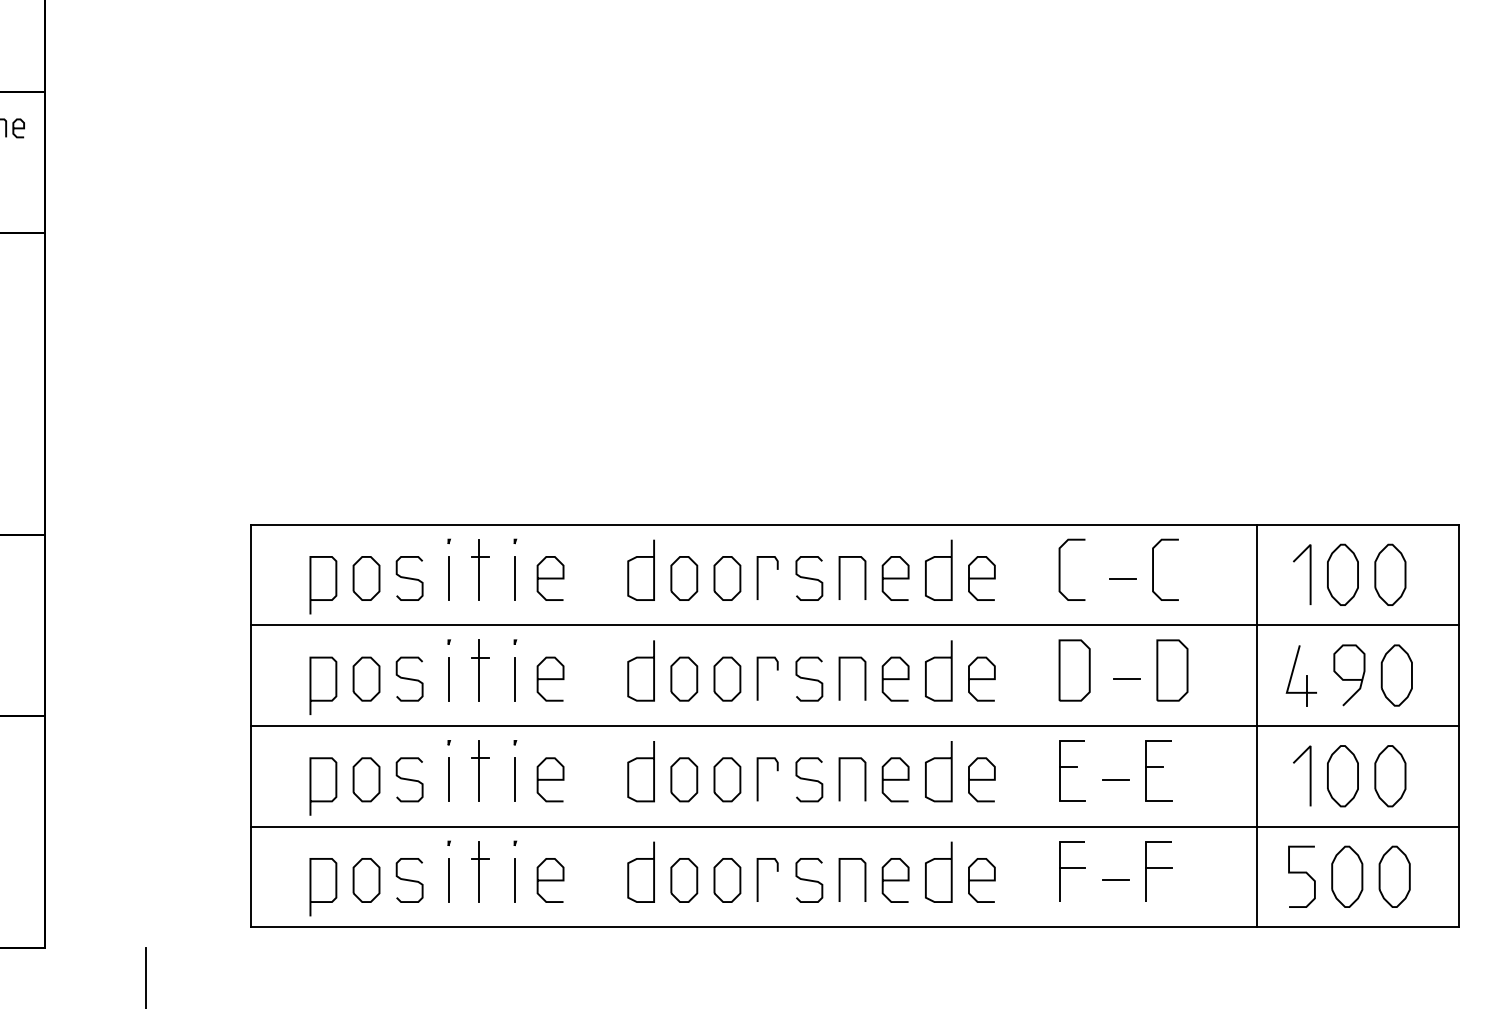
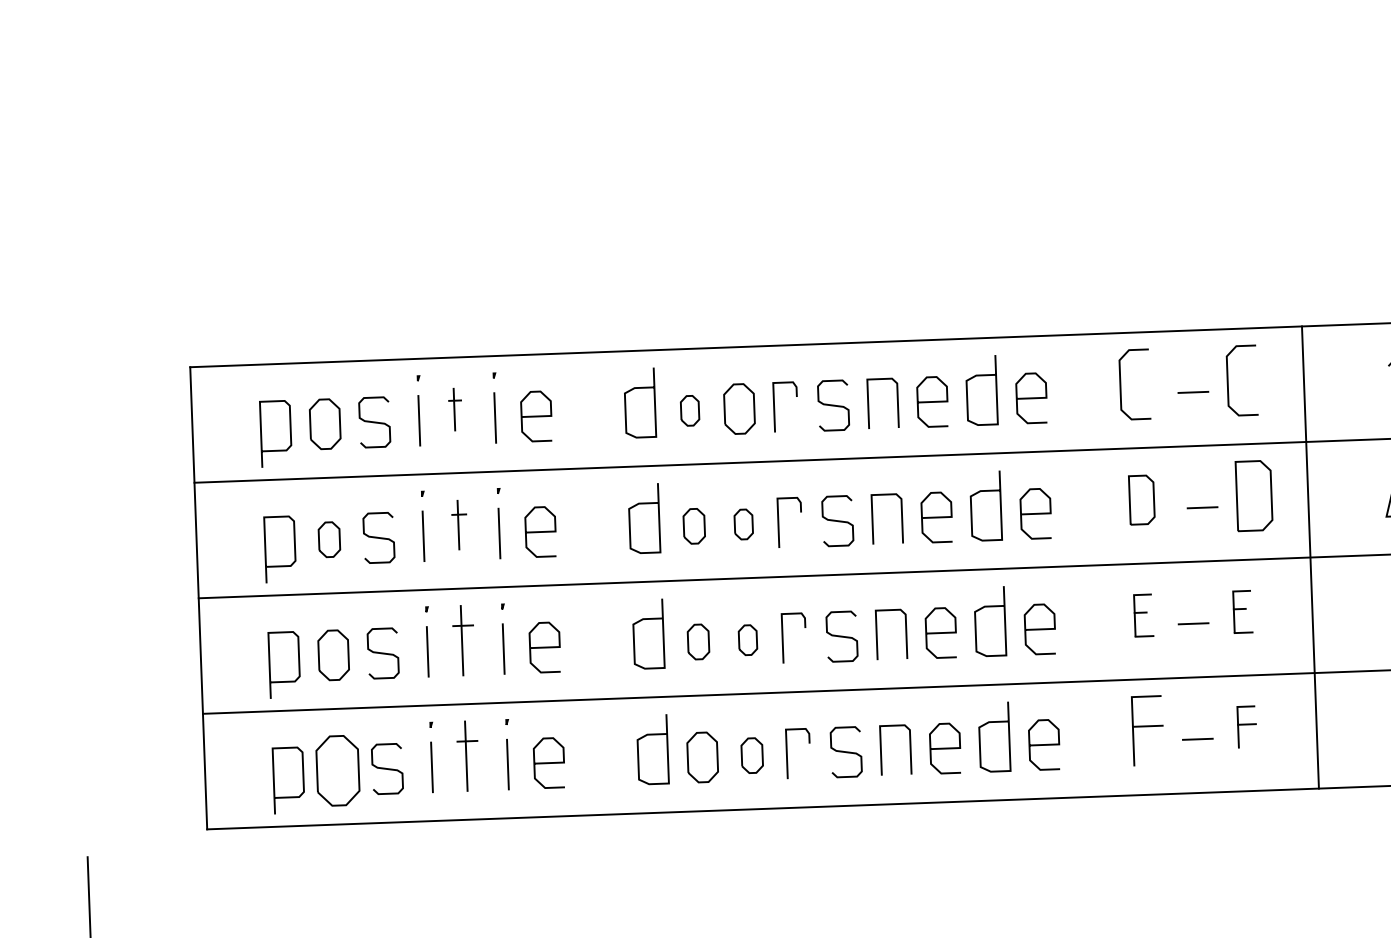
part: (480, 569) -> (455, 409), size x0.6
part: (684, 578) -> (690, 410), size x0.6
part: (480, 670) -> (459, 525), size x0.7
part: (1074, 670) -> (1141, 500), size x0.7
part: (366, 678) -> (329, 539), size x0.7
part: (684, 678) -> (694, 525), size x0.7
part: (727, 678) -> (743, 523), size x0.6
line: (1257, 725) -> (1310, 557), moved
part: (1072, 770) -> (1143, 614), size x0.6
part: (1158, 770) -> (1242, 611), size x0.6
part: (684, 779) -> (698, 641), size x0.7
part: (727, 779) -> (748, 639), size x0.6
part: (1158, 871) -> (1246, 727), size x0.6
part: (366, 880) -> (337, 770), size x1.4
part: (727, 880) -> (752, 755), size x0.7

